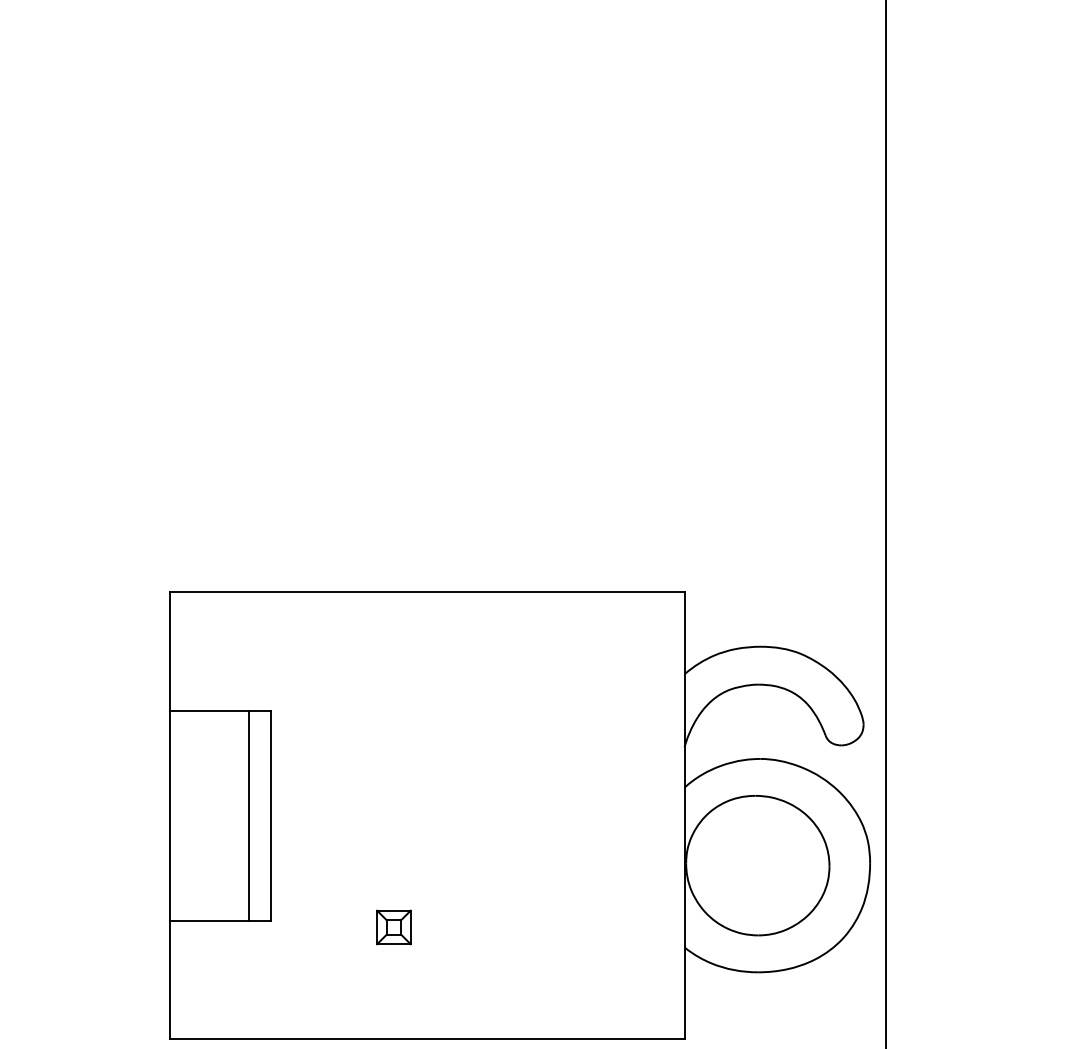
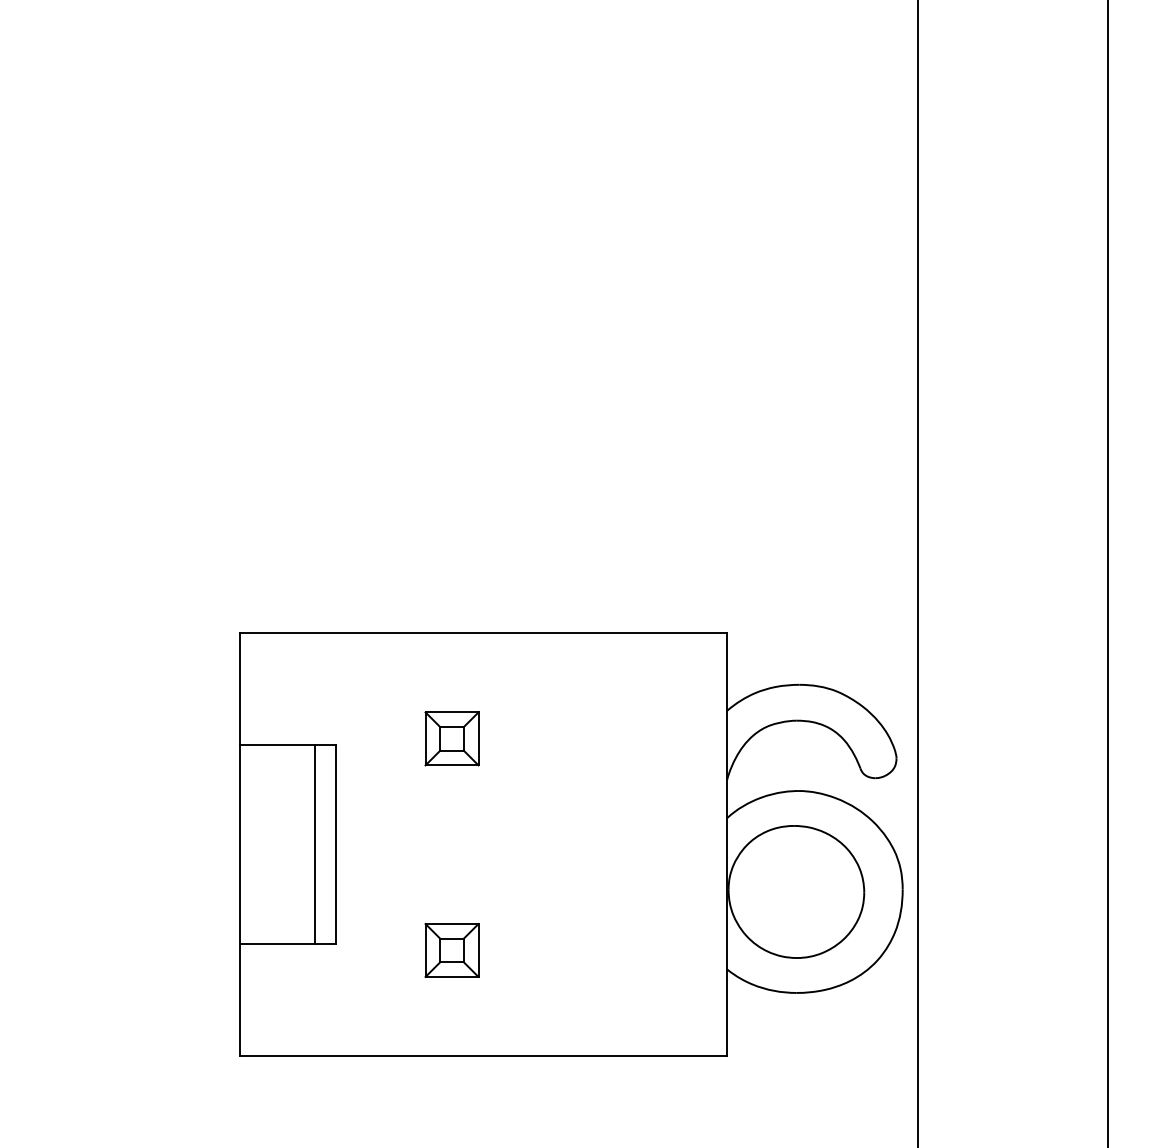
part: (393, 703) -> (451, 738), added
part: (393, 927) -> (451, 950), size x1.67

